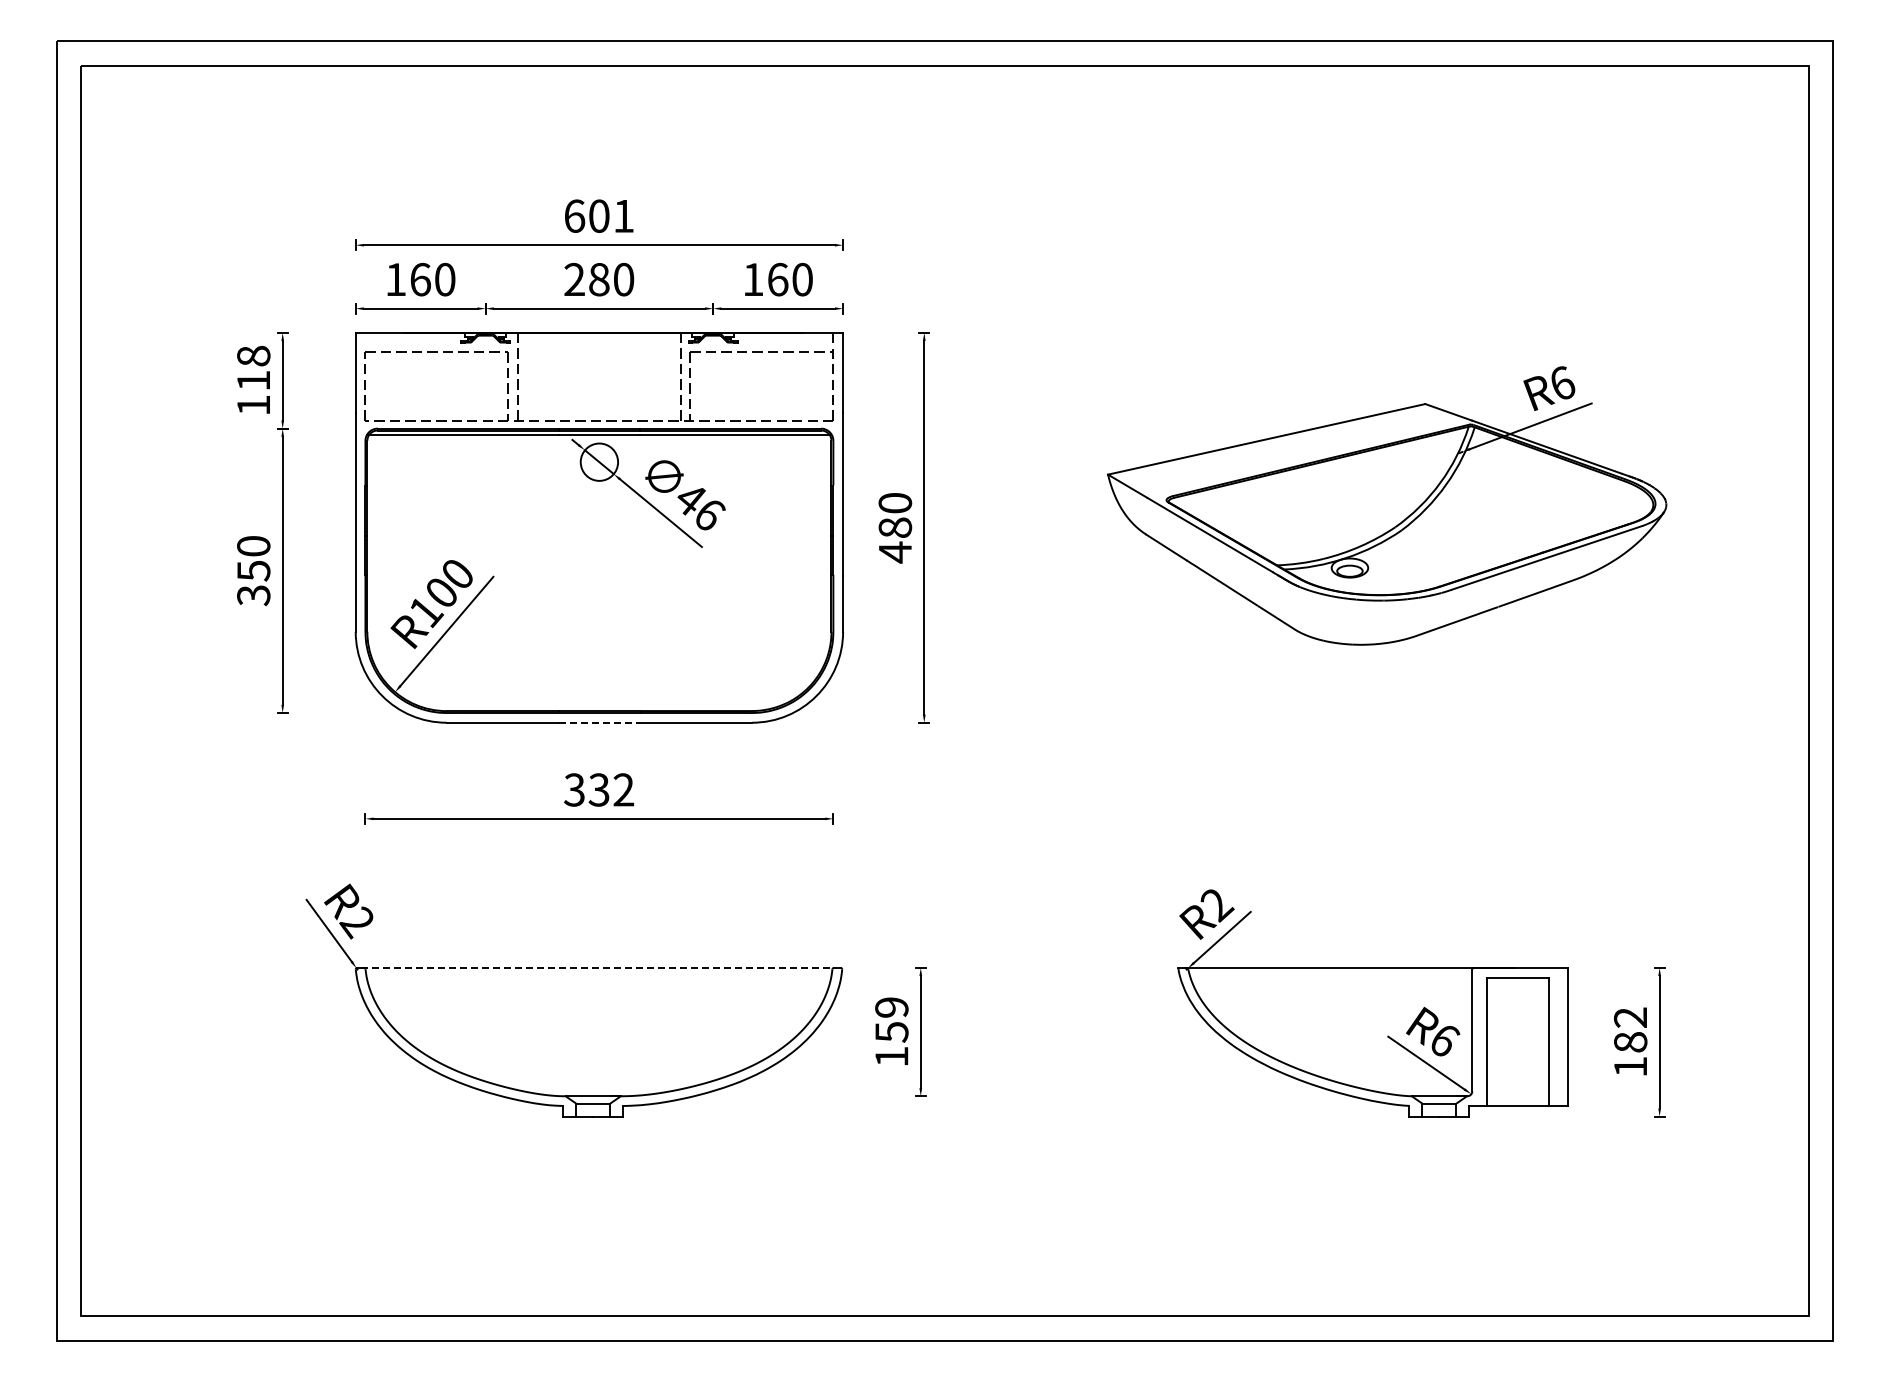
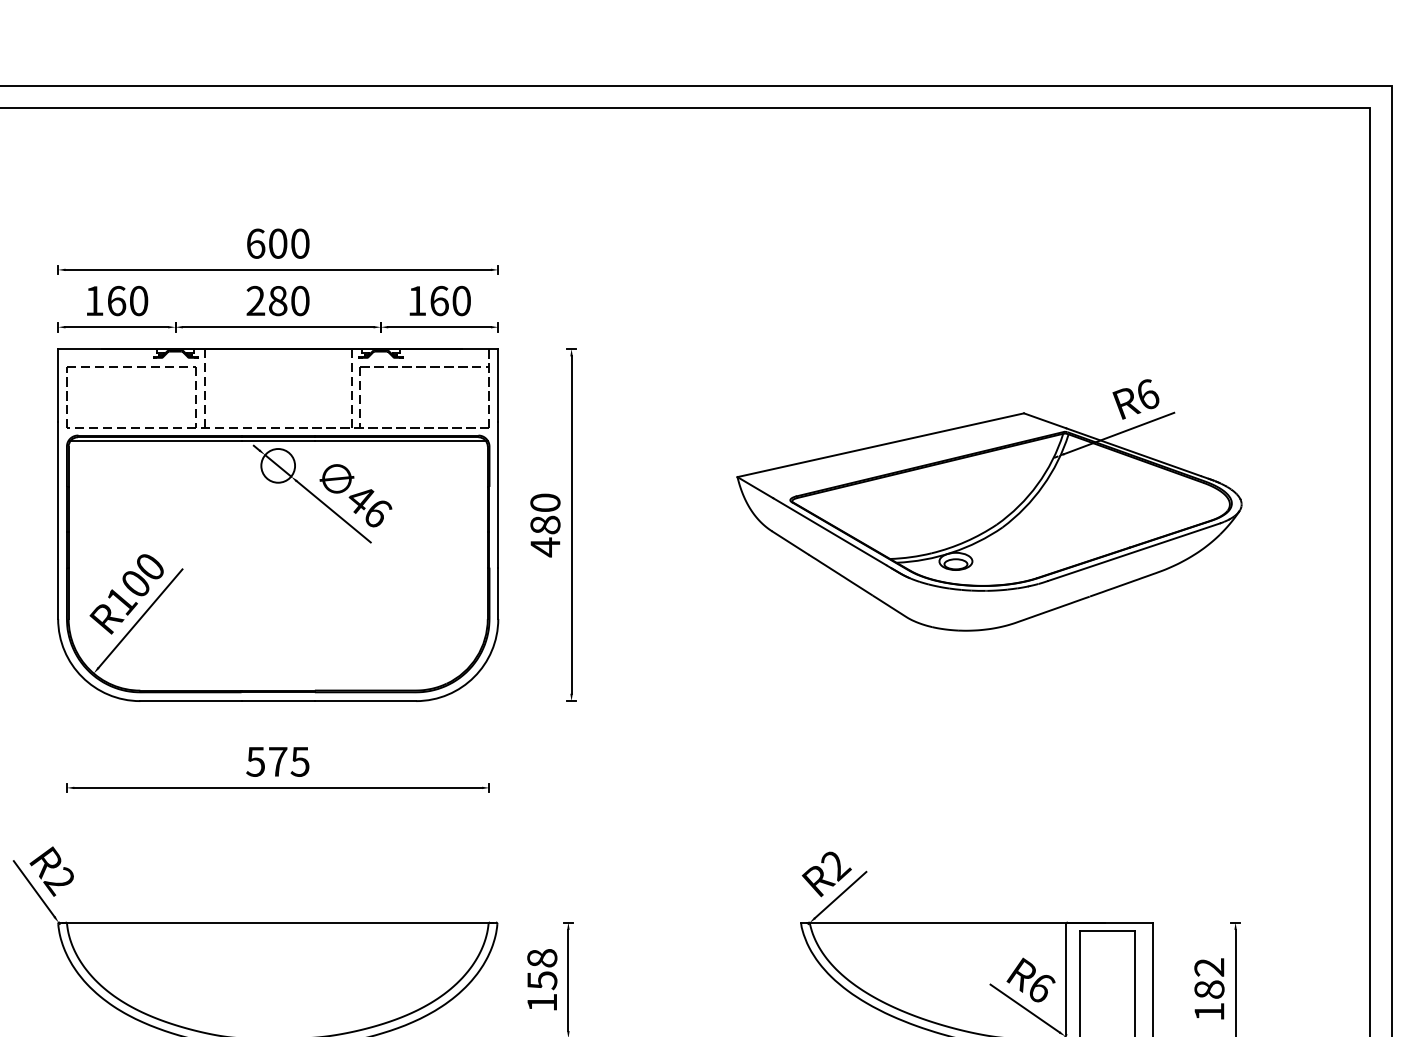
text: (624, 215) -> (300, 243), 601 -> 600
line: (599, 722) -> (278, 700), dashed -> solid
text: (599, 789) -> (278, 761), 332 -> 575
line: (599, 967) -> (278, 922), dashed -> solid
text: (891, 1007) -> (541, 958), 159 -> 158

